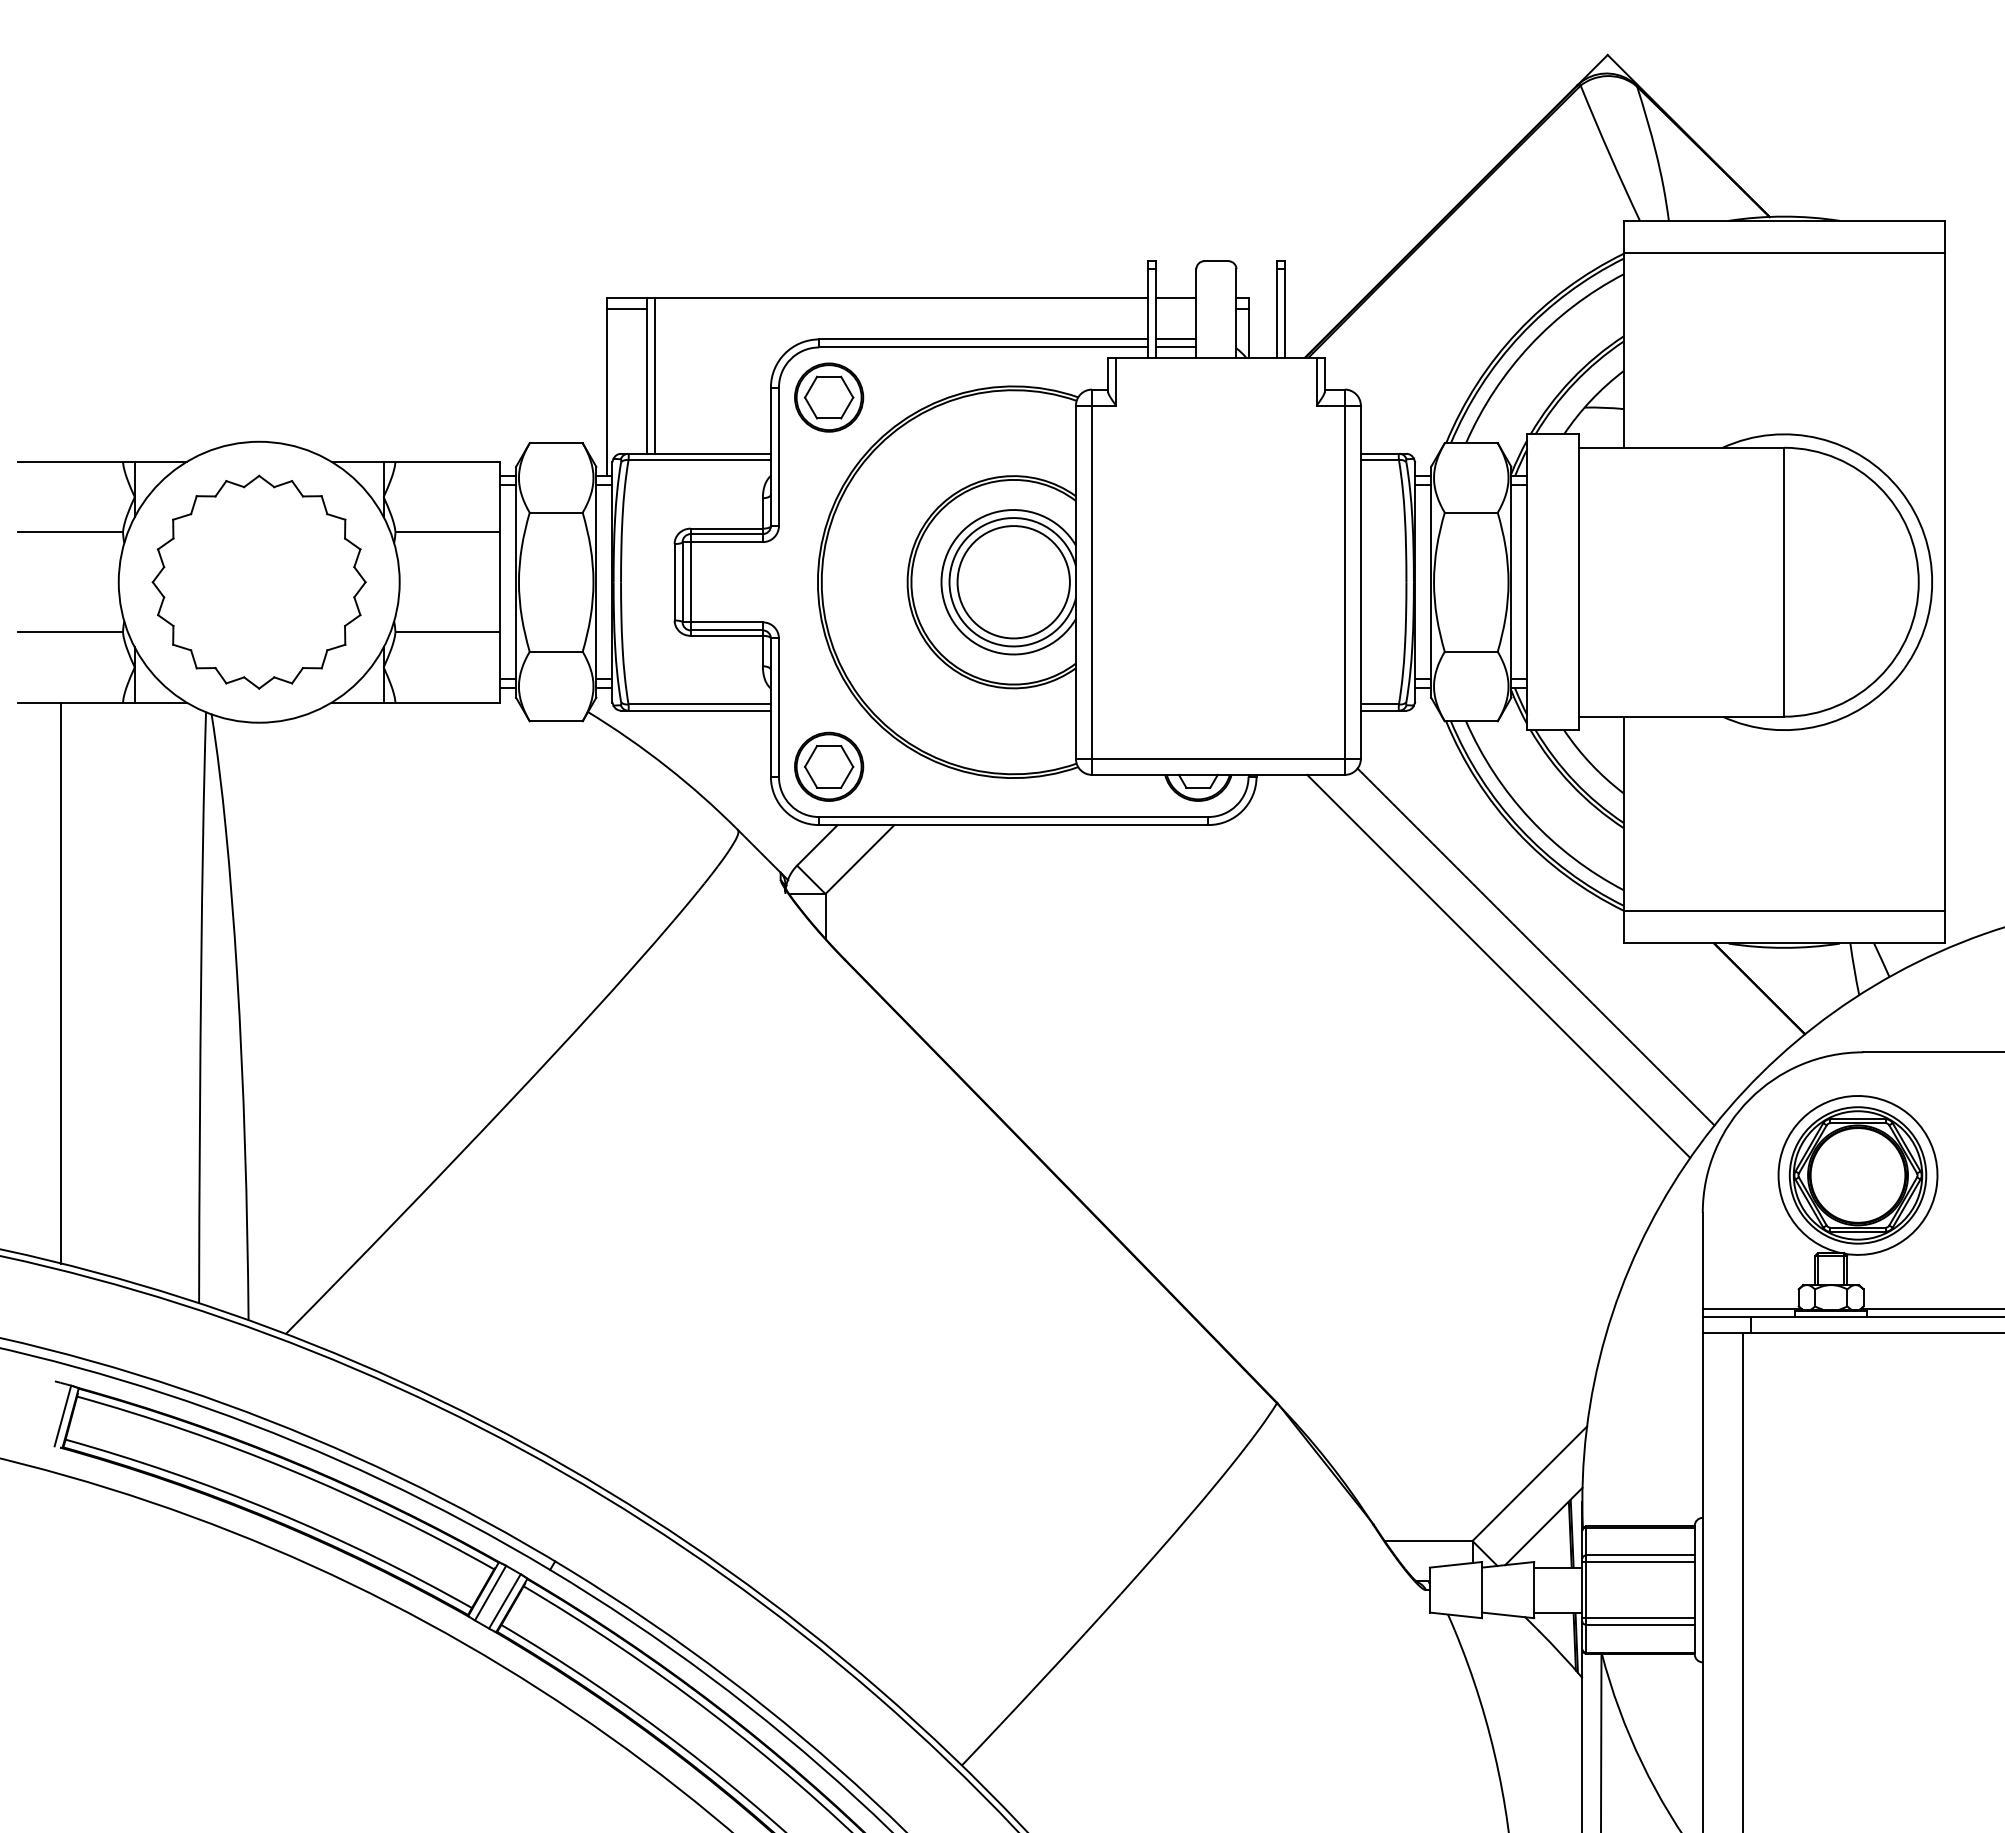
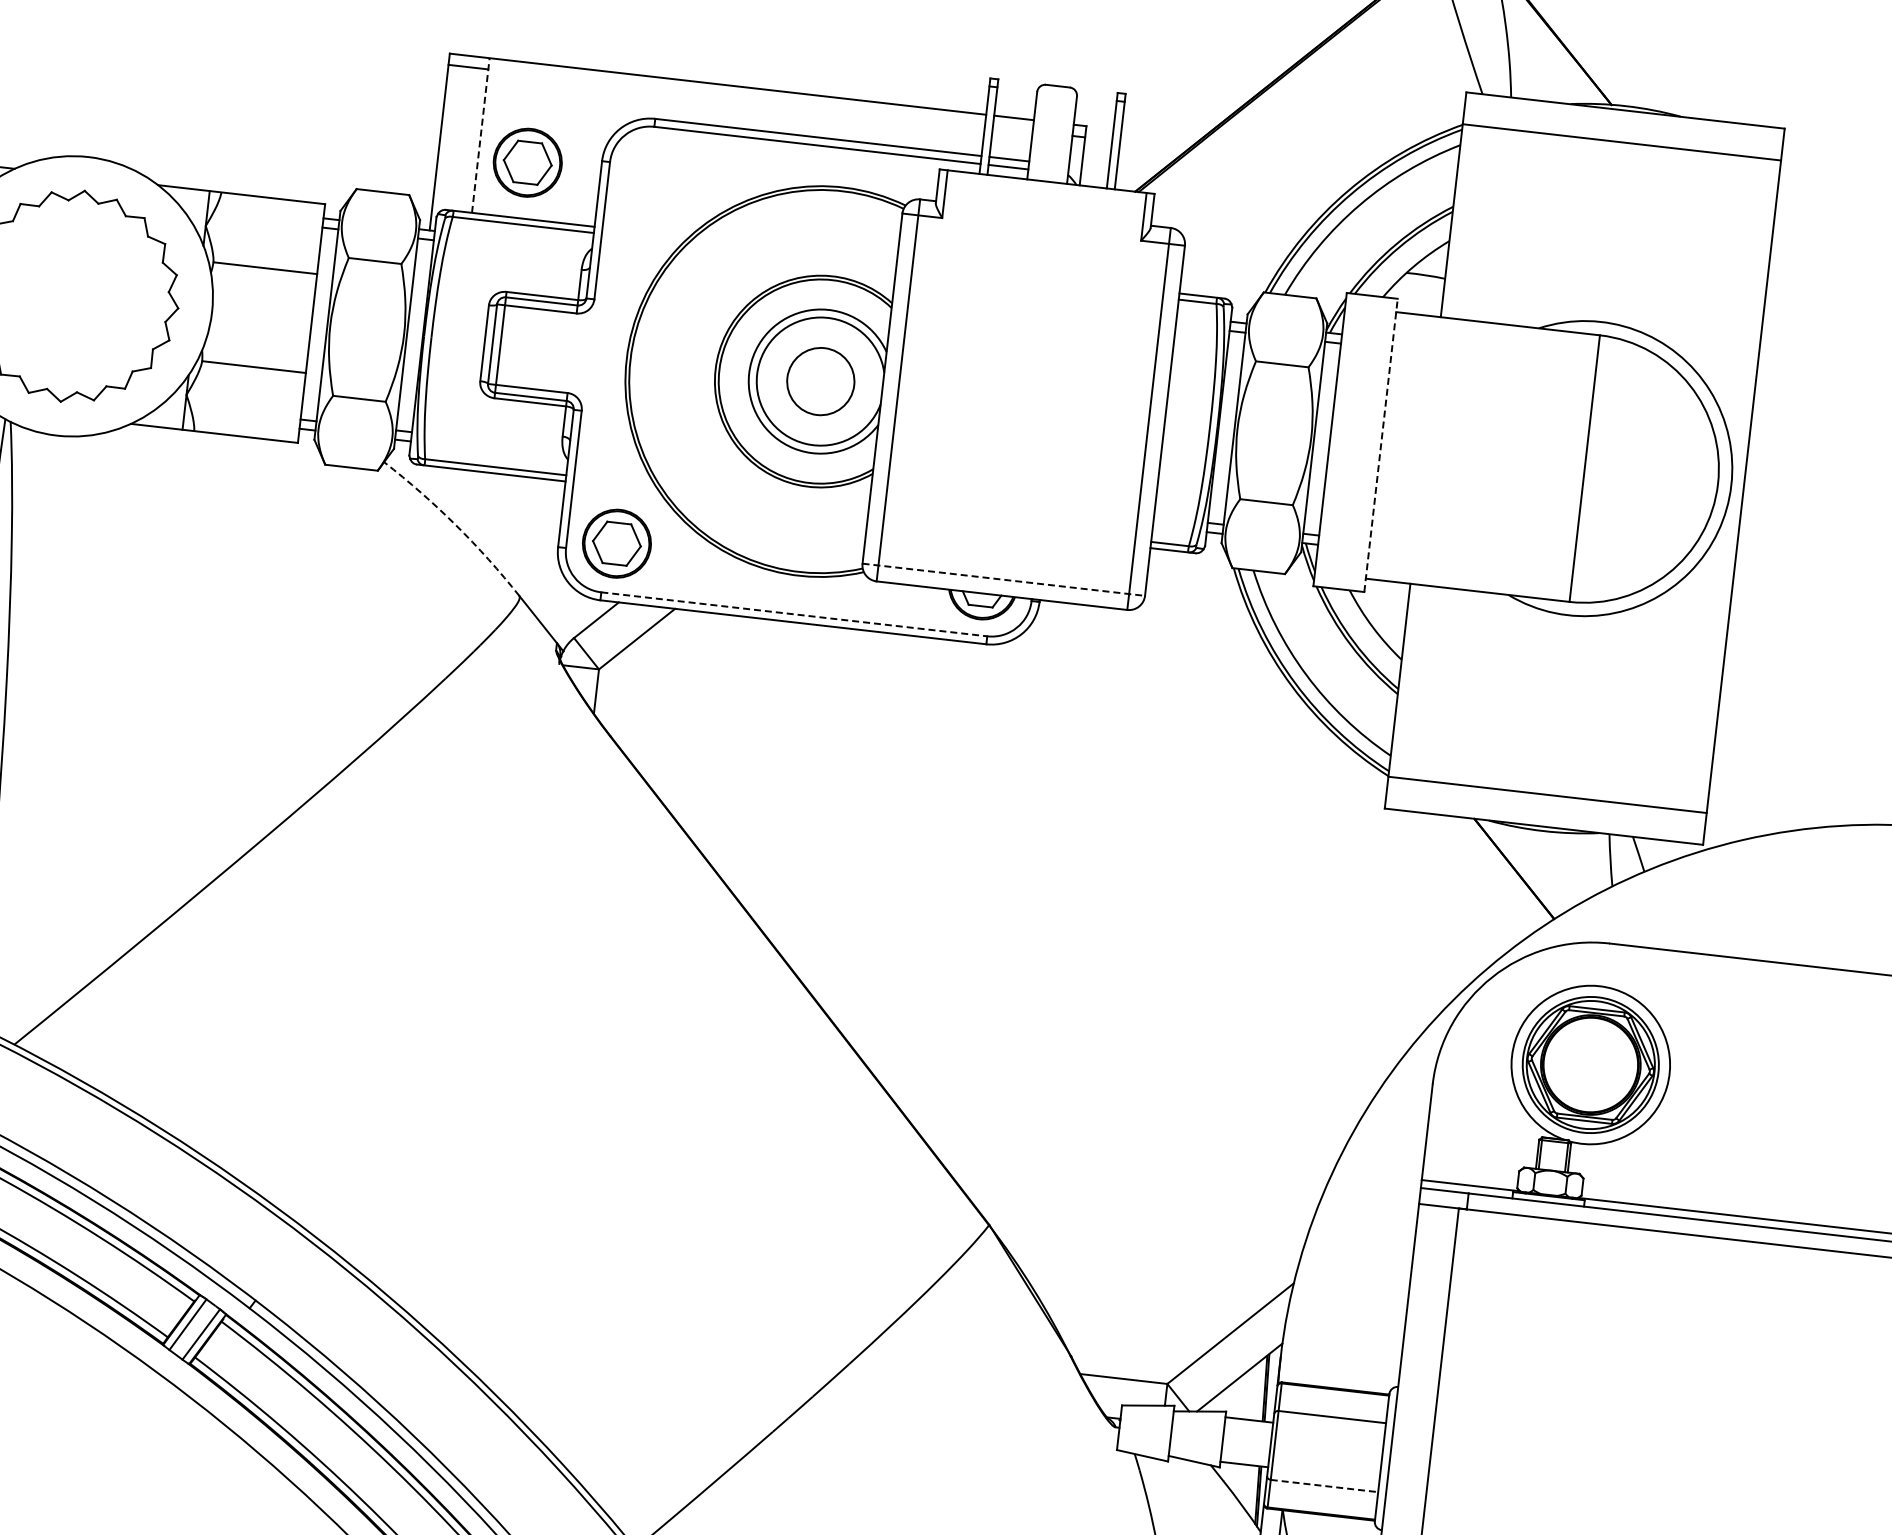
line: (647, 375) -> (481, 135), solid -> dashed
line: (655, 375) -> (489, 136), removed
part: (829, 397) -> (528, 162), moved
circle: (1013, 582) -> (820, 381), size x0.6
line: (1578, 582) -> (1380, 445), solid -> dashed
line: (1218, 758) -> (1003, 579), solid -> dashed
arc: (666, 766) -> (455, 525), solid -> dashed
line: (1013, 817) -> (794, 614), solid -> dashed
line: (1535, 946) -> (1296, 801), removed
line: (1498, 965) -> (1258, 816), removed
line: (1638, 1562) -> (1329, 1423), removed
line: (1638, 1617) -> (1323, 1478), removed
line: (1641, 1624) -> (1325, 1485), solid -> dashed

